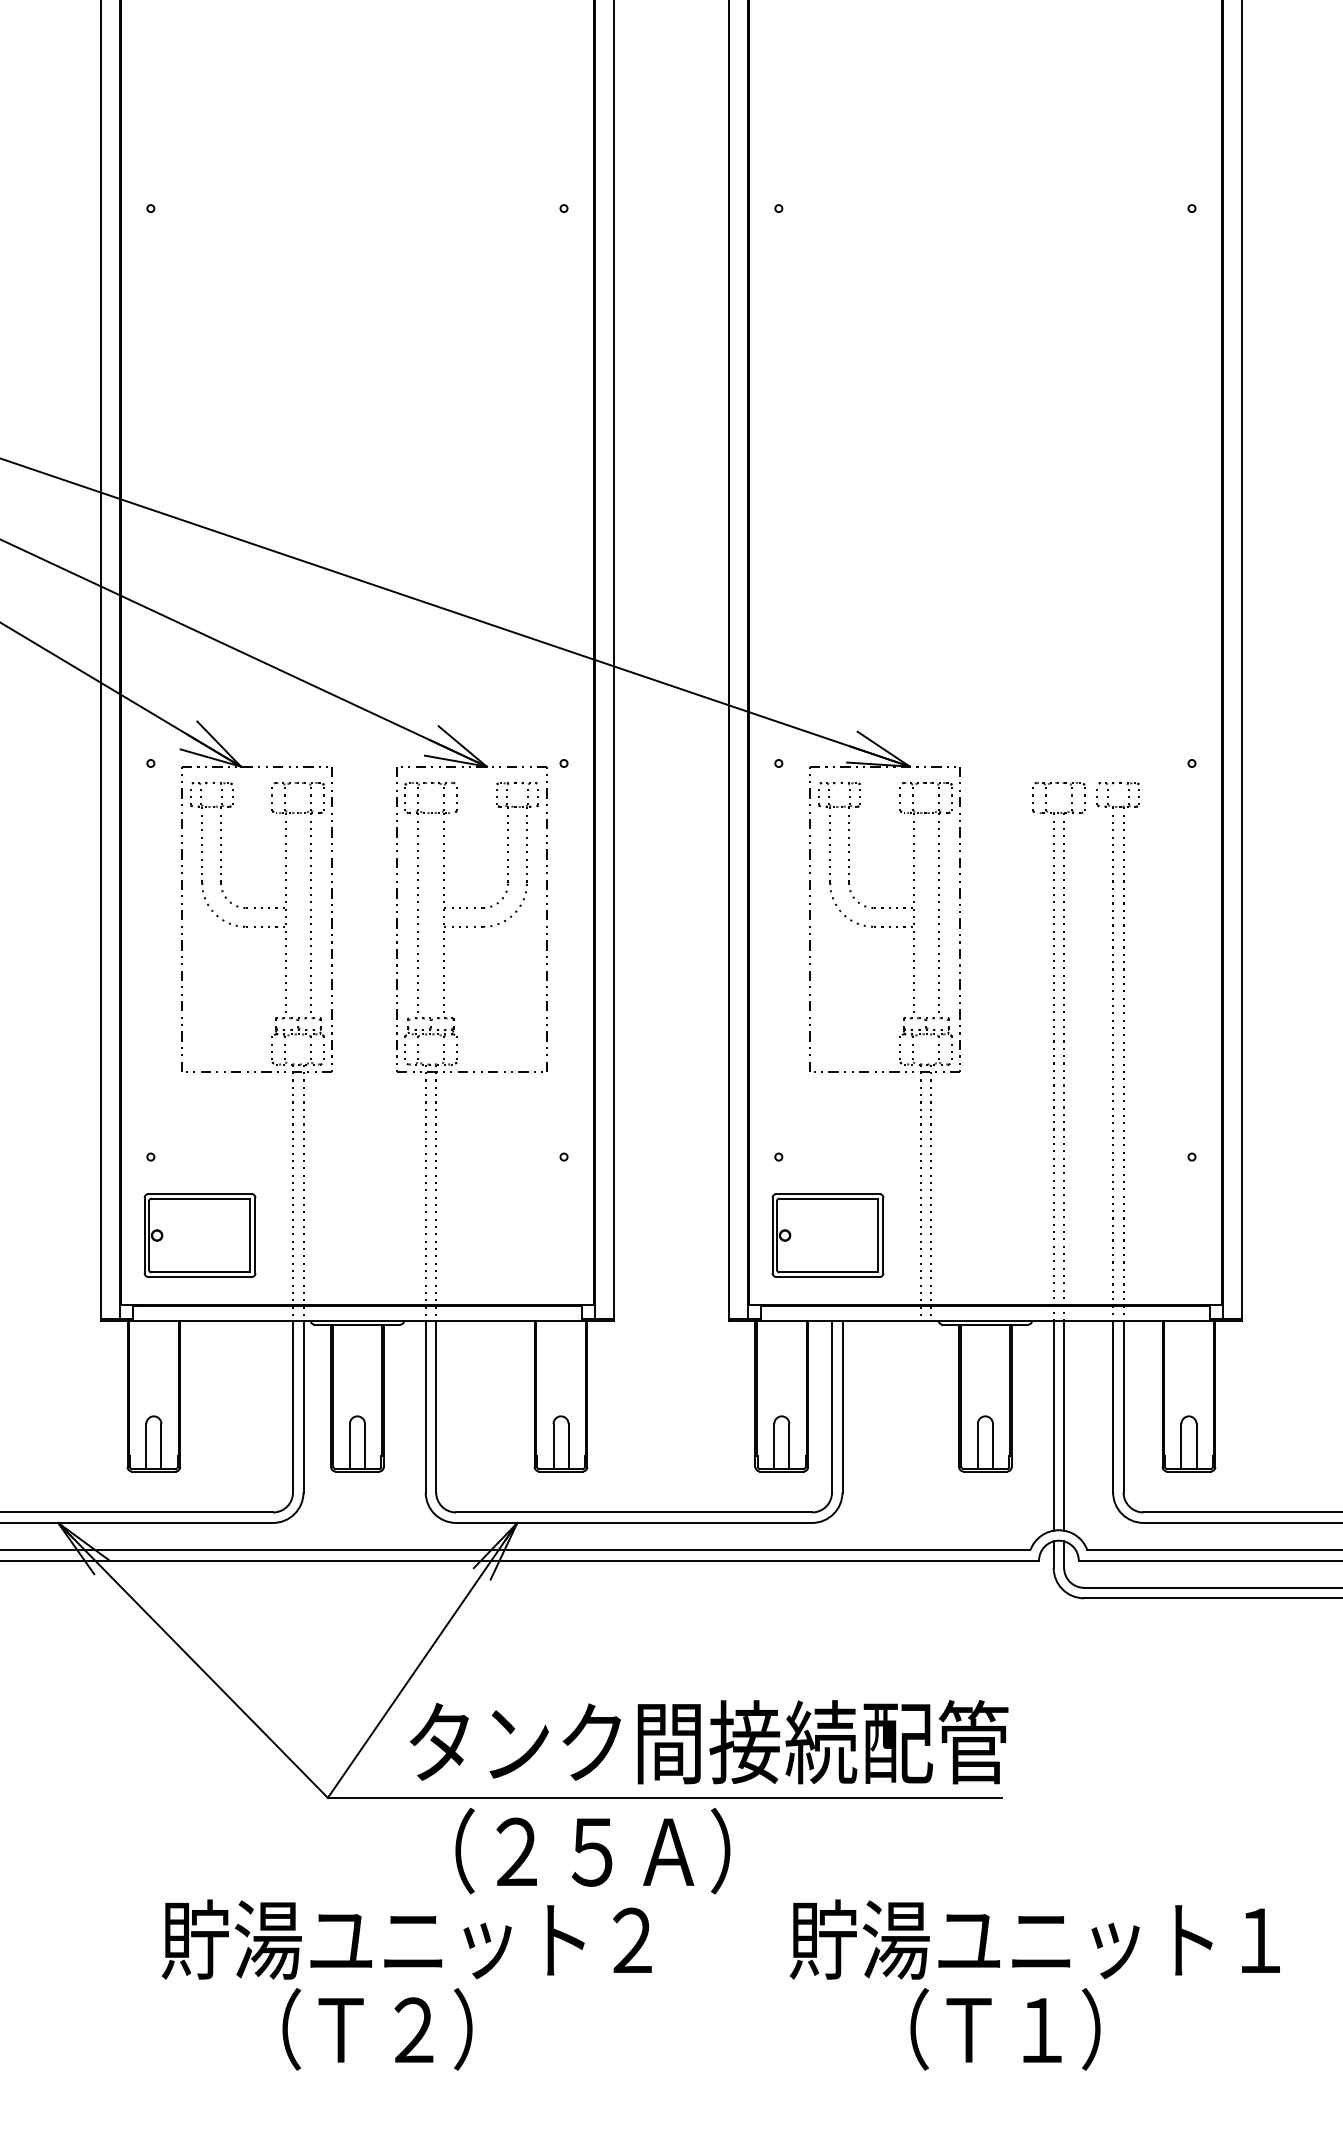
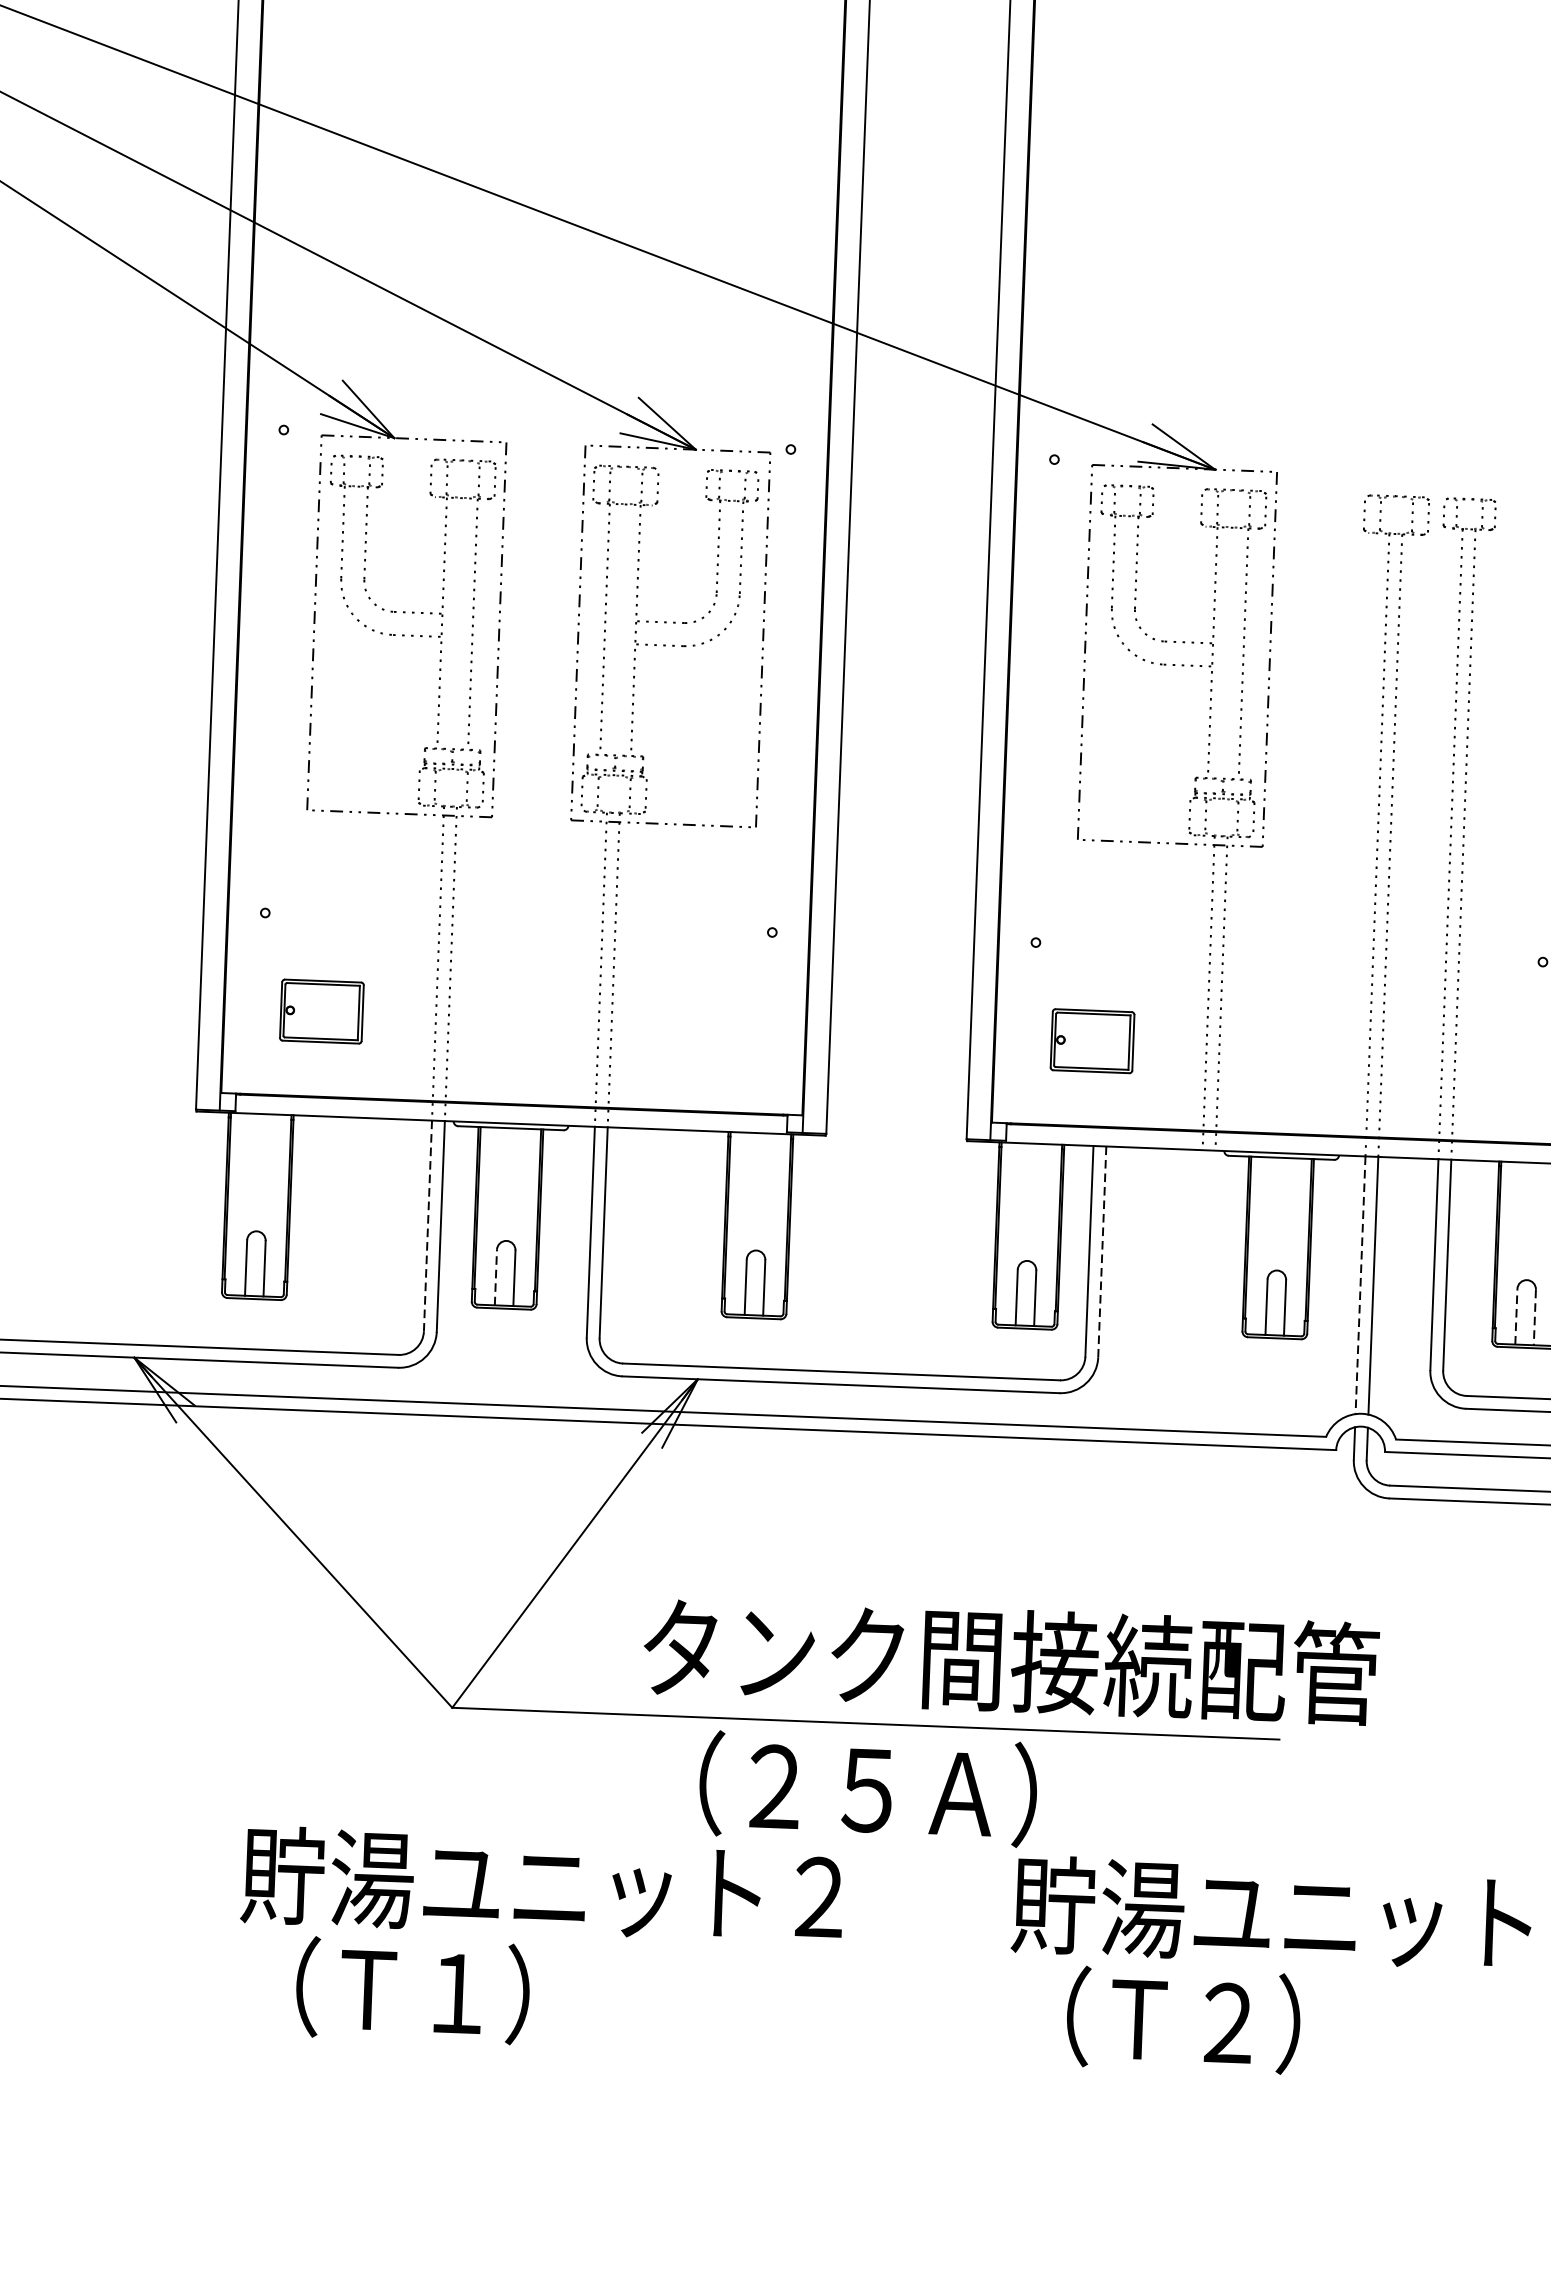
part: (199, 1235) -> (321, 1011), size x0.6
part: (827, 1235) -> (1091, 1041), size x0.6
line: (293, 1406) -> (428, 1225), solid -> dashed
line: (842, 1406) -> (1102, 1251), solid -> dashed
line: (1053, 1425) -> (1360, 1284), solid -> dashed
line: (349, 1446) -> (495, 1277), solid -> dashed
line: (1181, 1446) -> (1516, 1316), solid -> dashed
line: (1196, 1446) -> (1534, 1317), solid -> dashed
text: (708, 1742) -> (1010, 1661), moved
text: (592, 1850) -> (867, 1788), moved
text: (340, 2029) -> (456, 1992), （Ｔ２） -> （Ｔ１）
text: (968, 2029) -> (1227, 2022), （Ｔ１） -> （Ｔ２）

